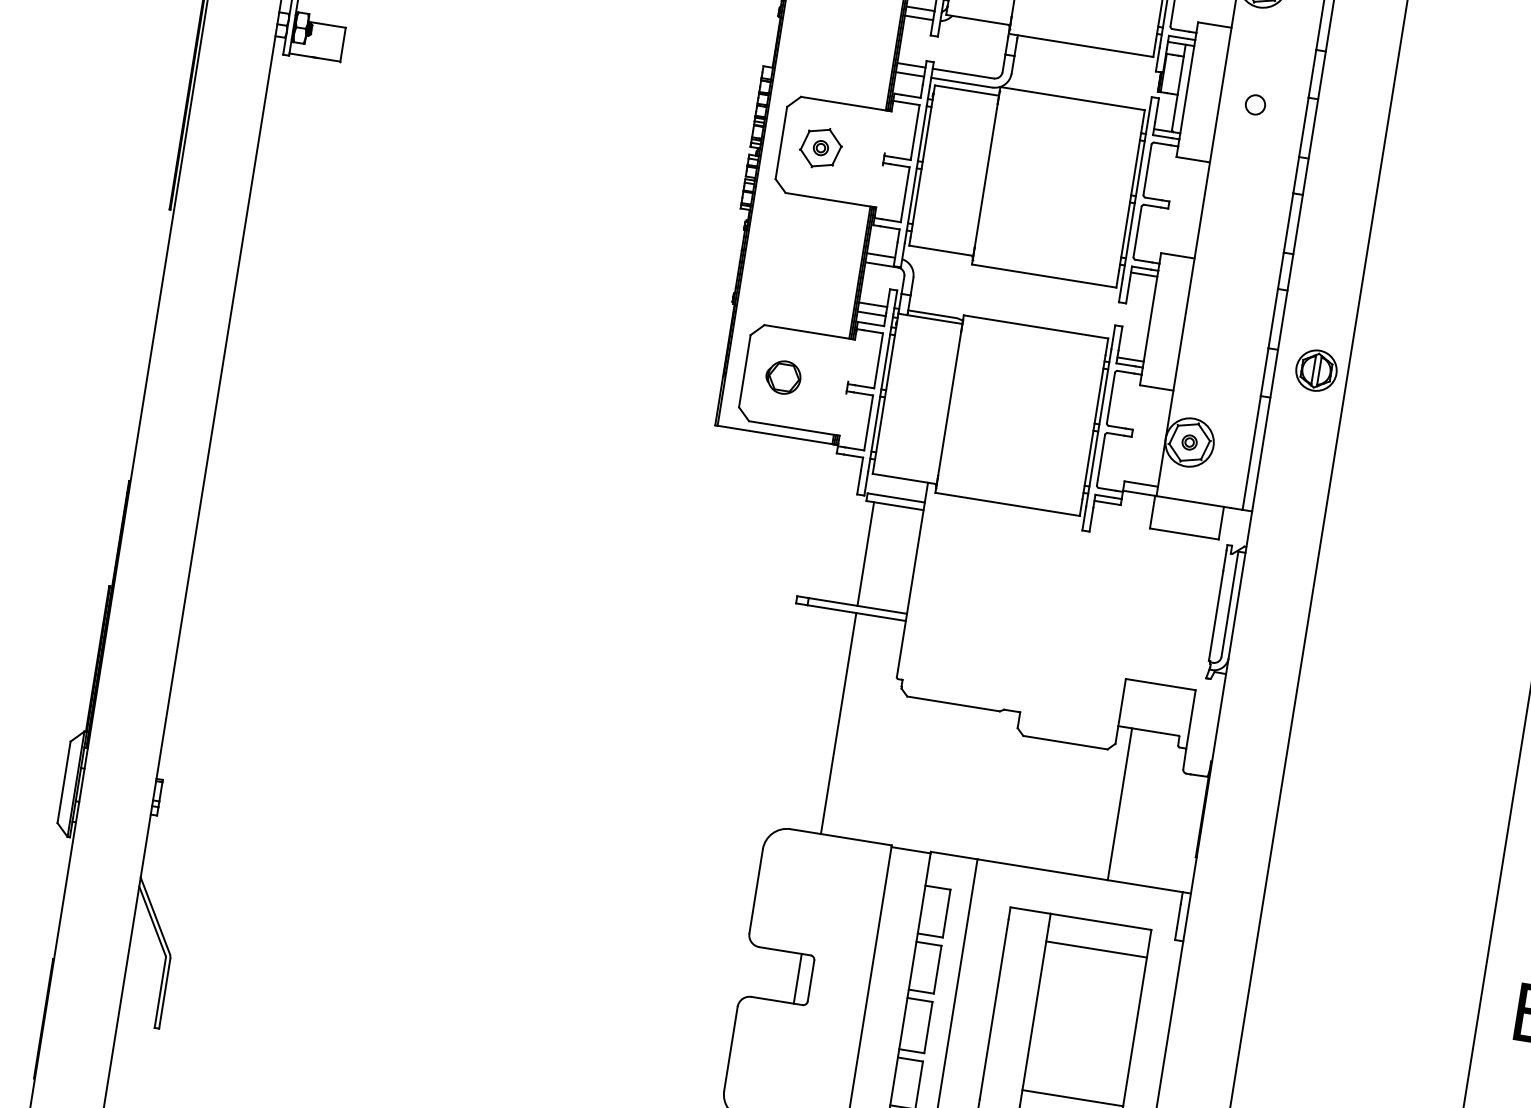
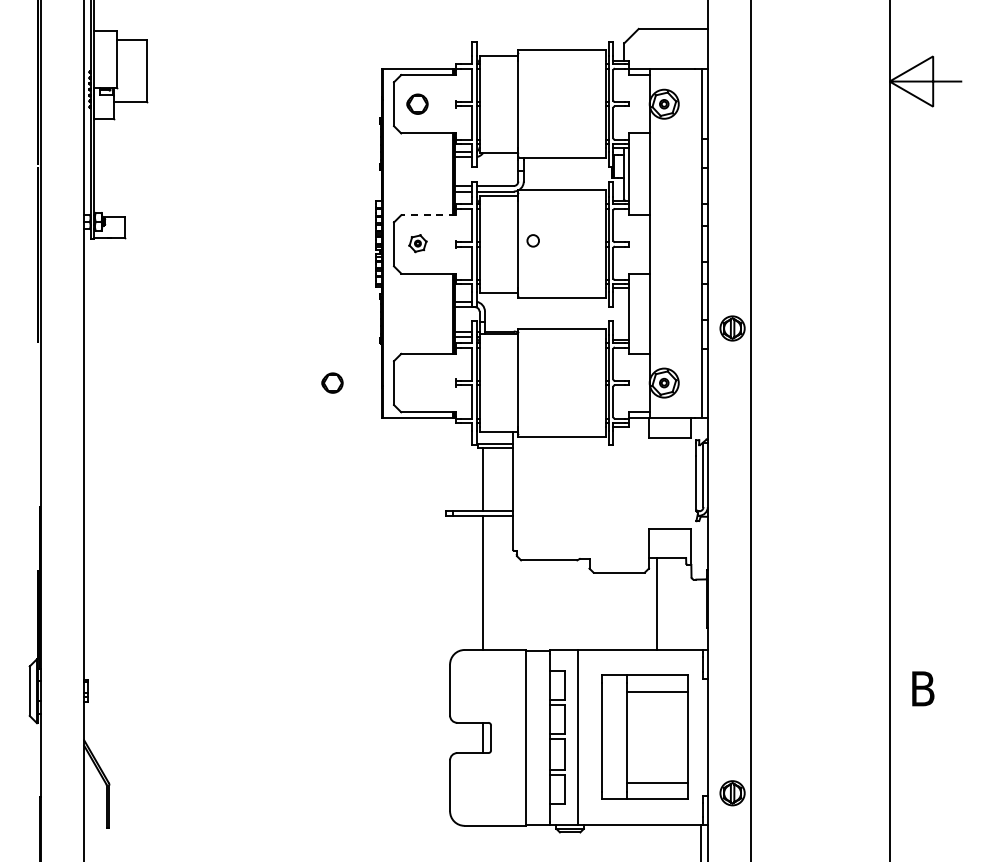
line: (845, 104) -> (428, 215), solid -> dashed
circle: (1254, 104) -> (532, 240), moved
part: (820, 147) -> (417, 243), size x0.7
part: (783, 376) -> (332, 382), moved

